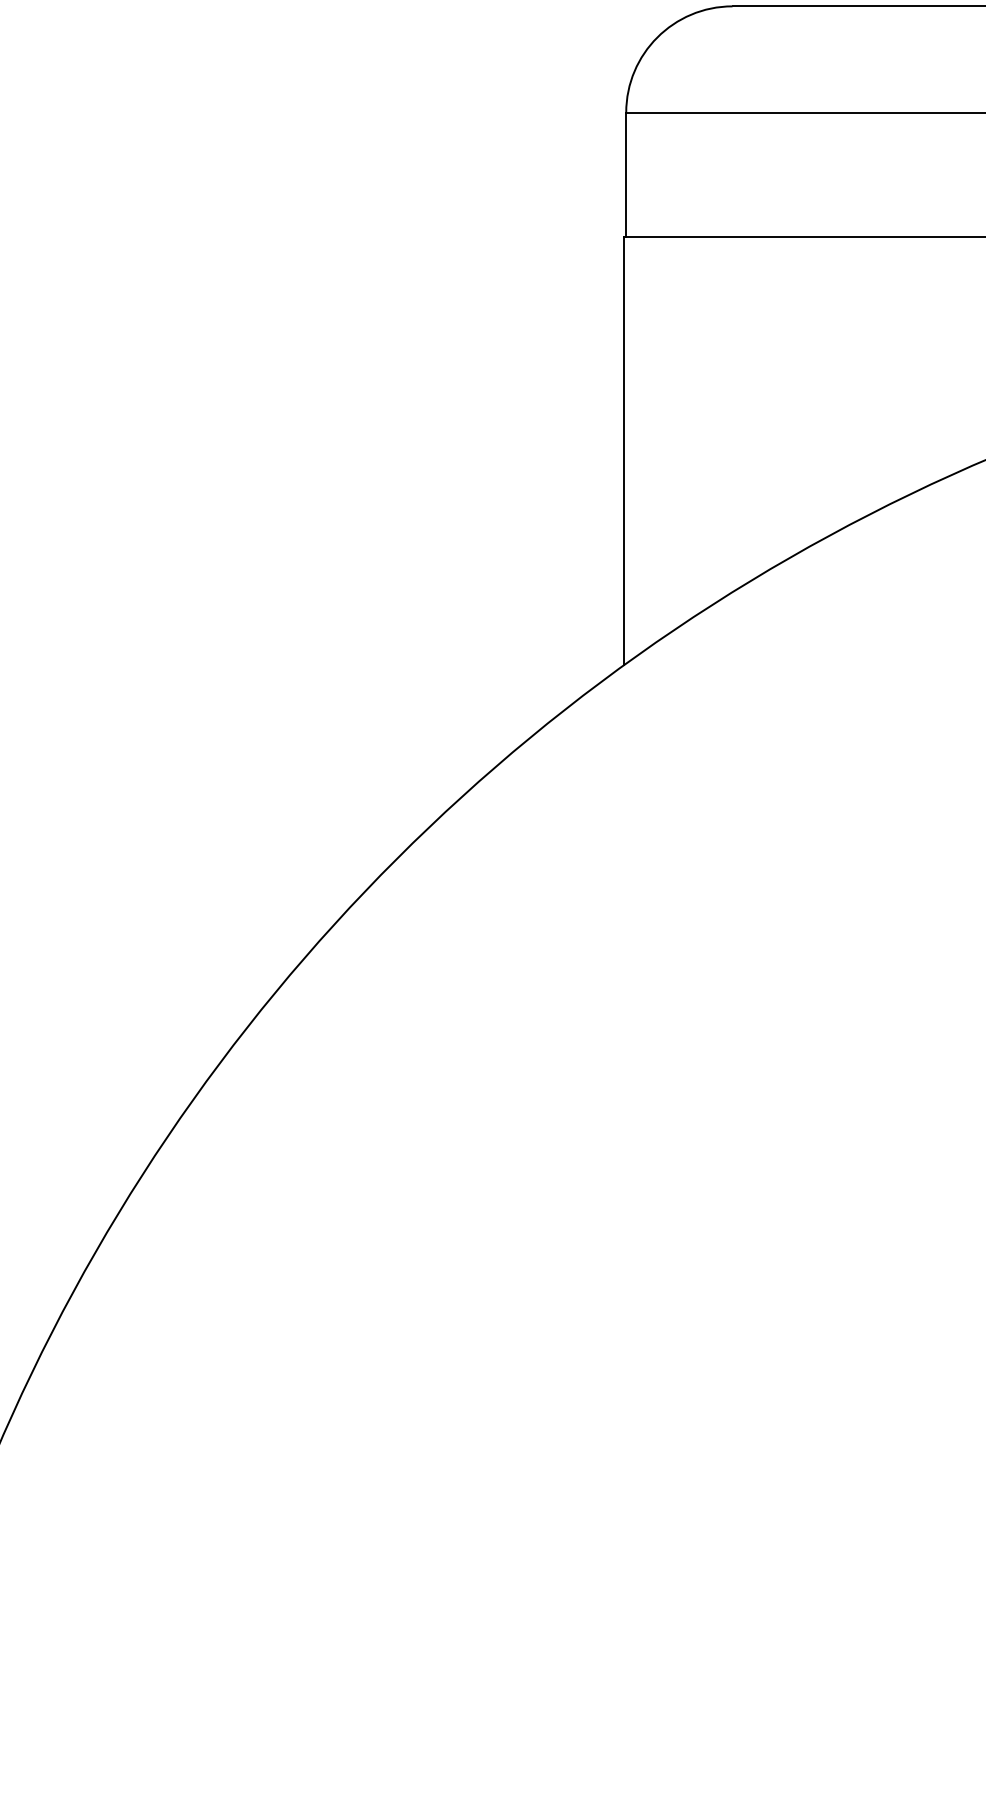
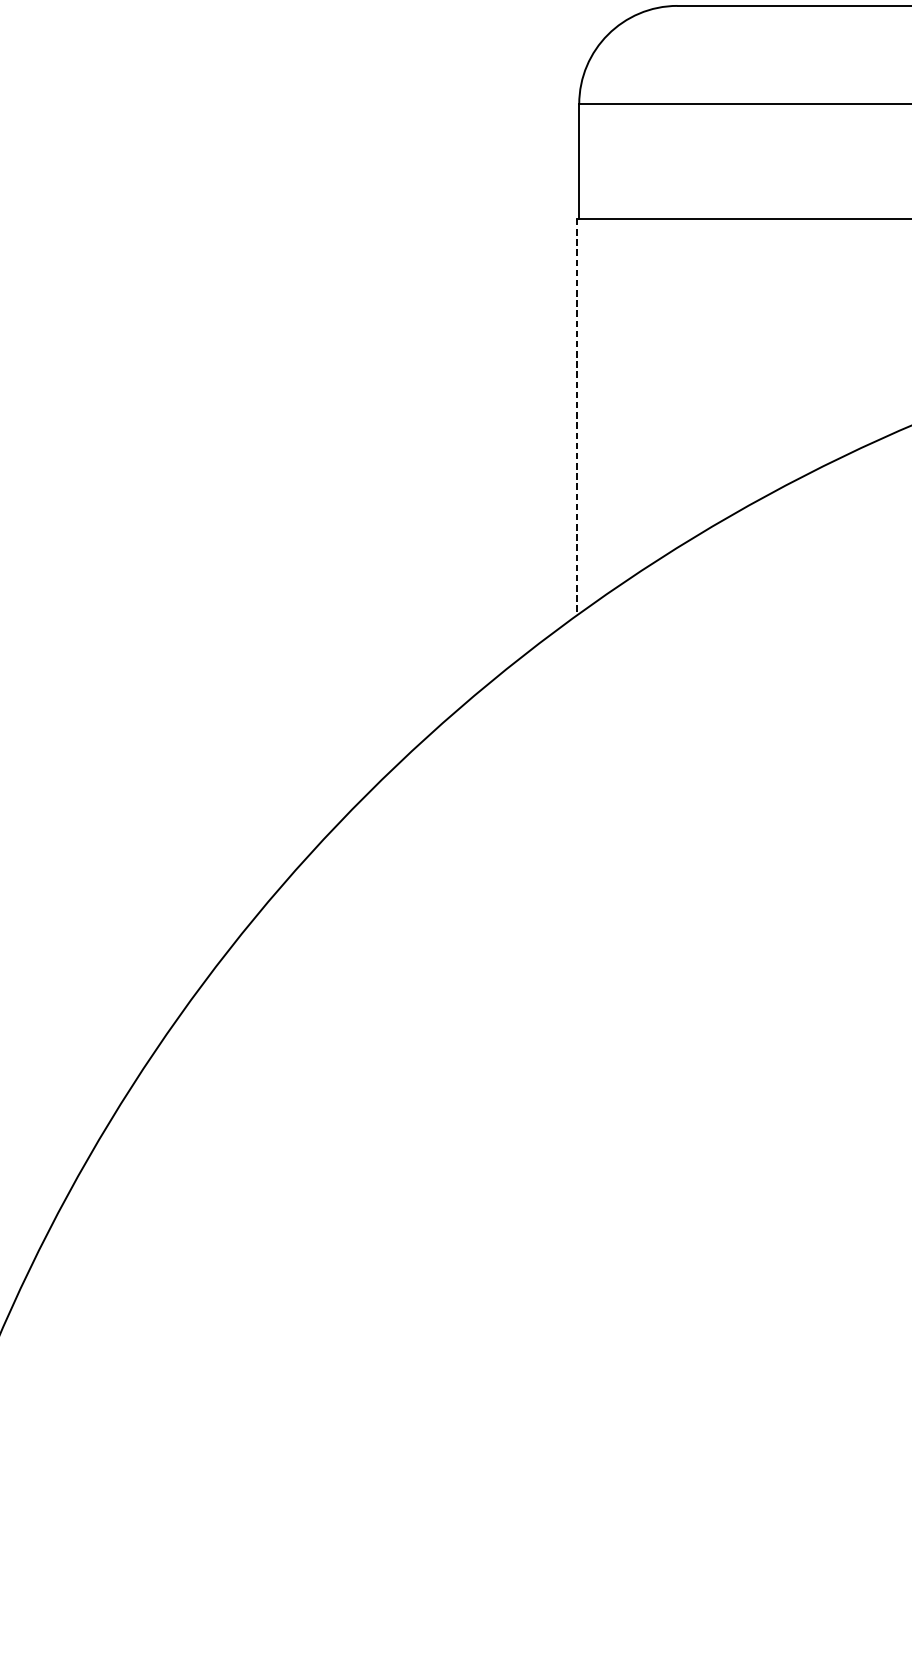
line: (624, 451) -> (577, 417), solid -> dashed

